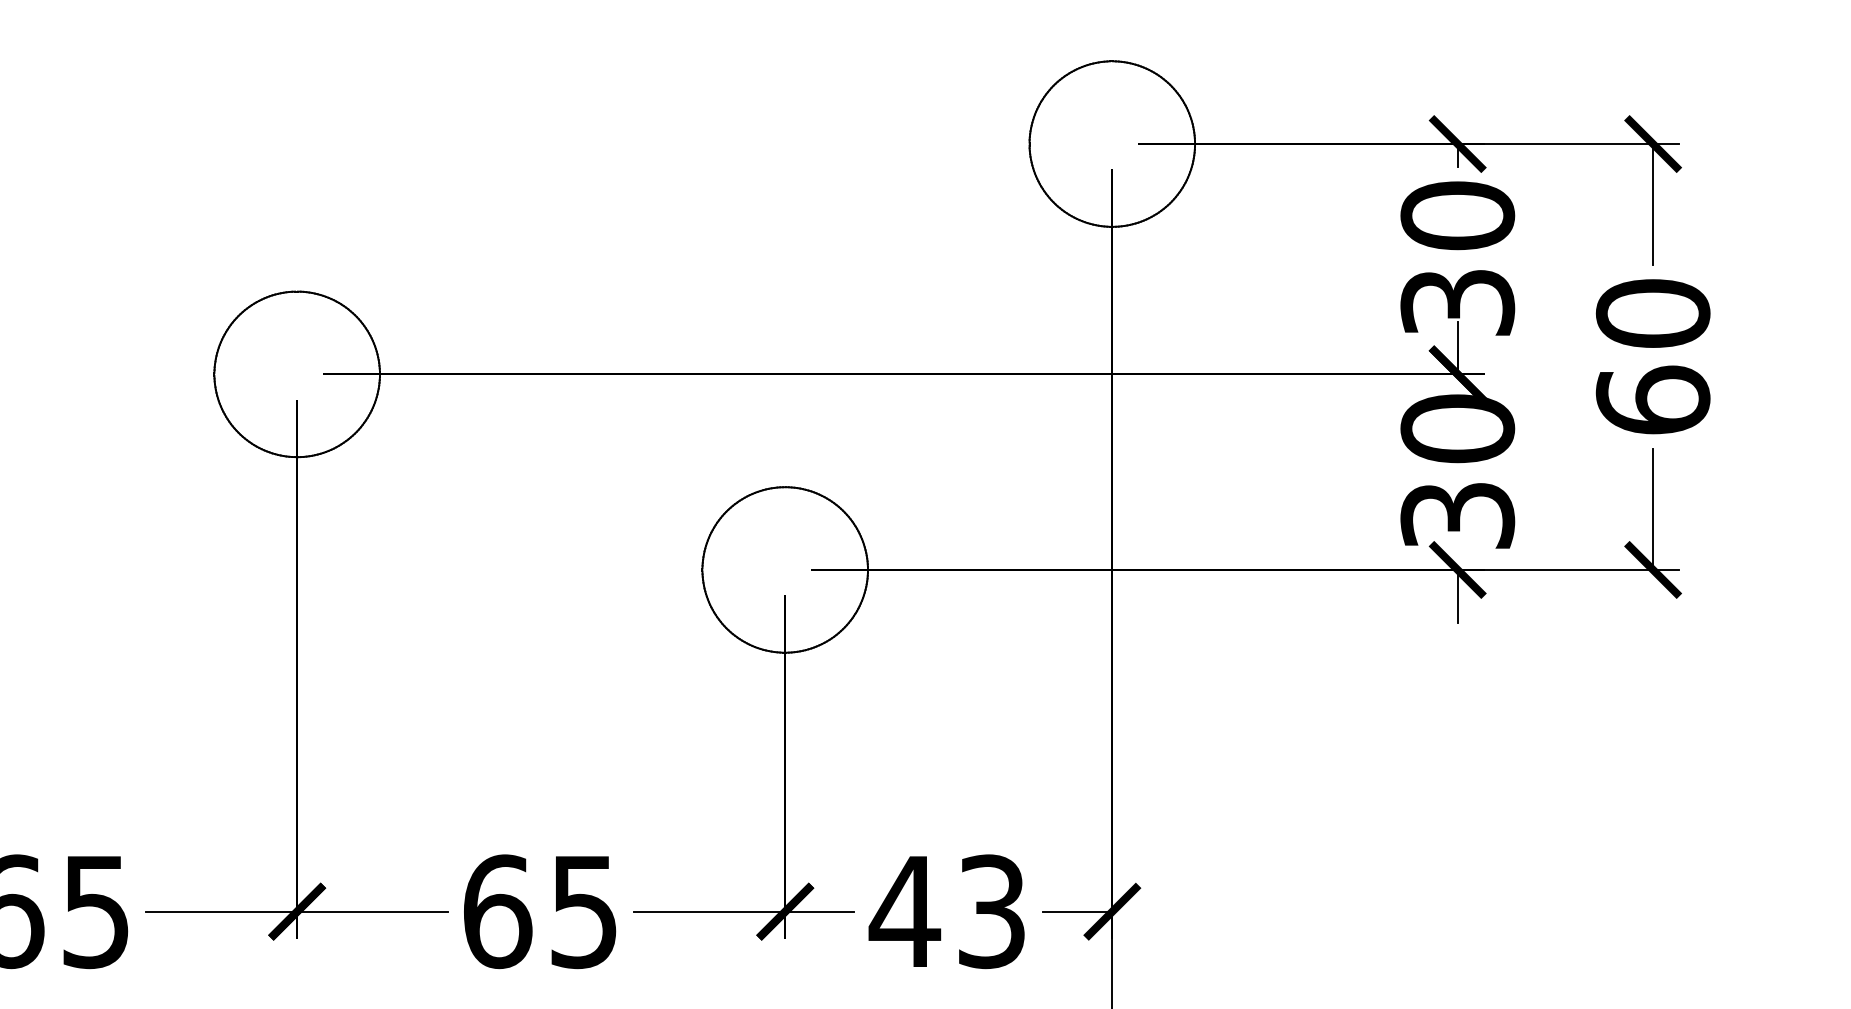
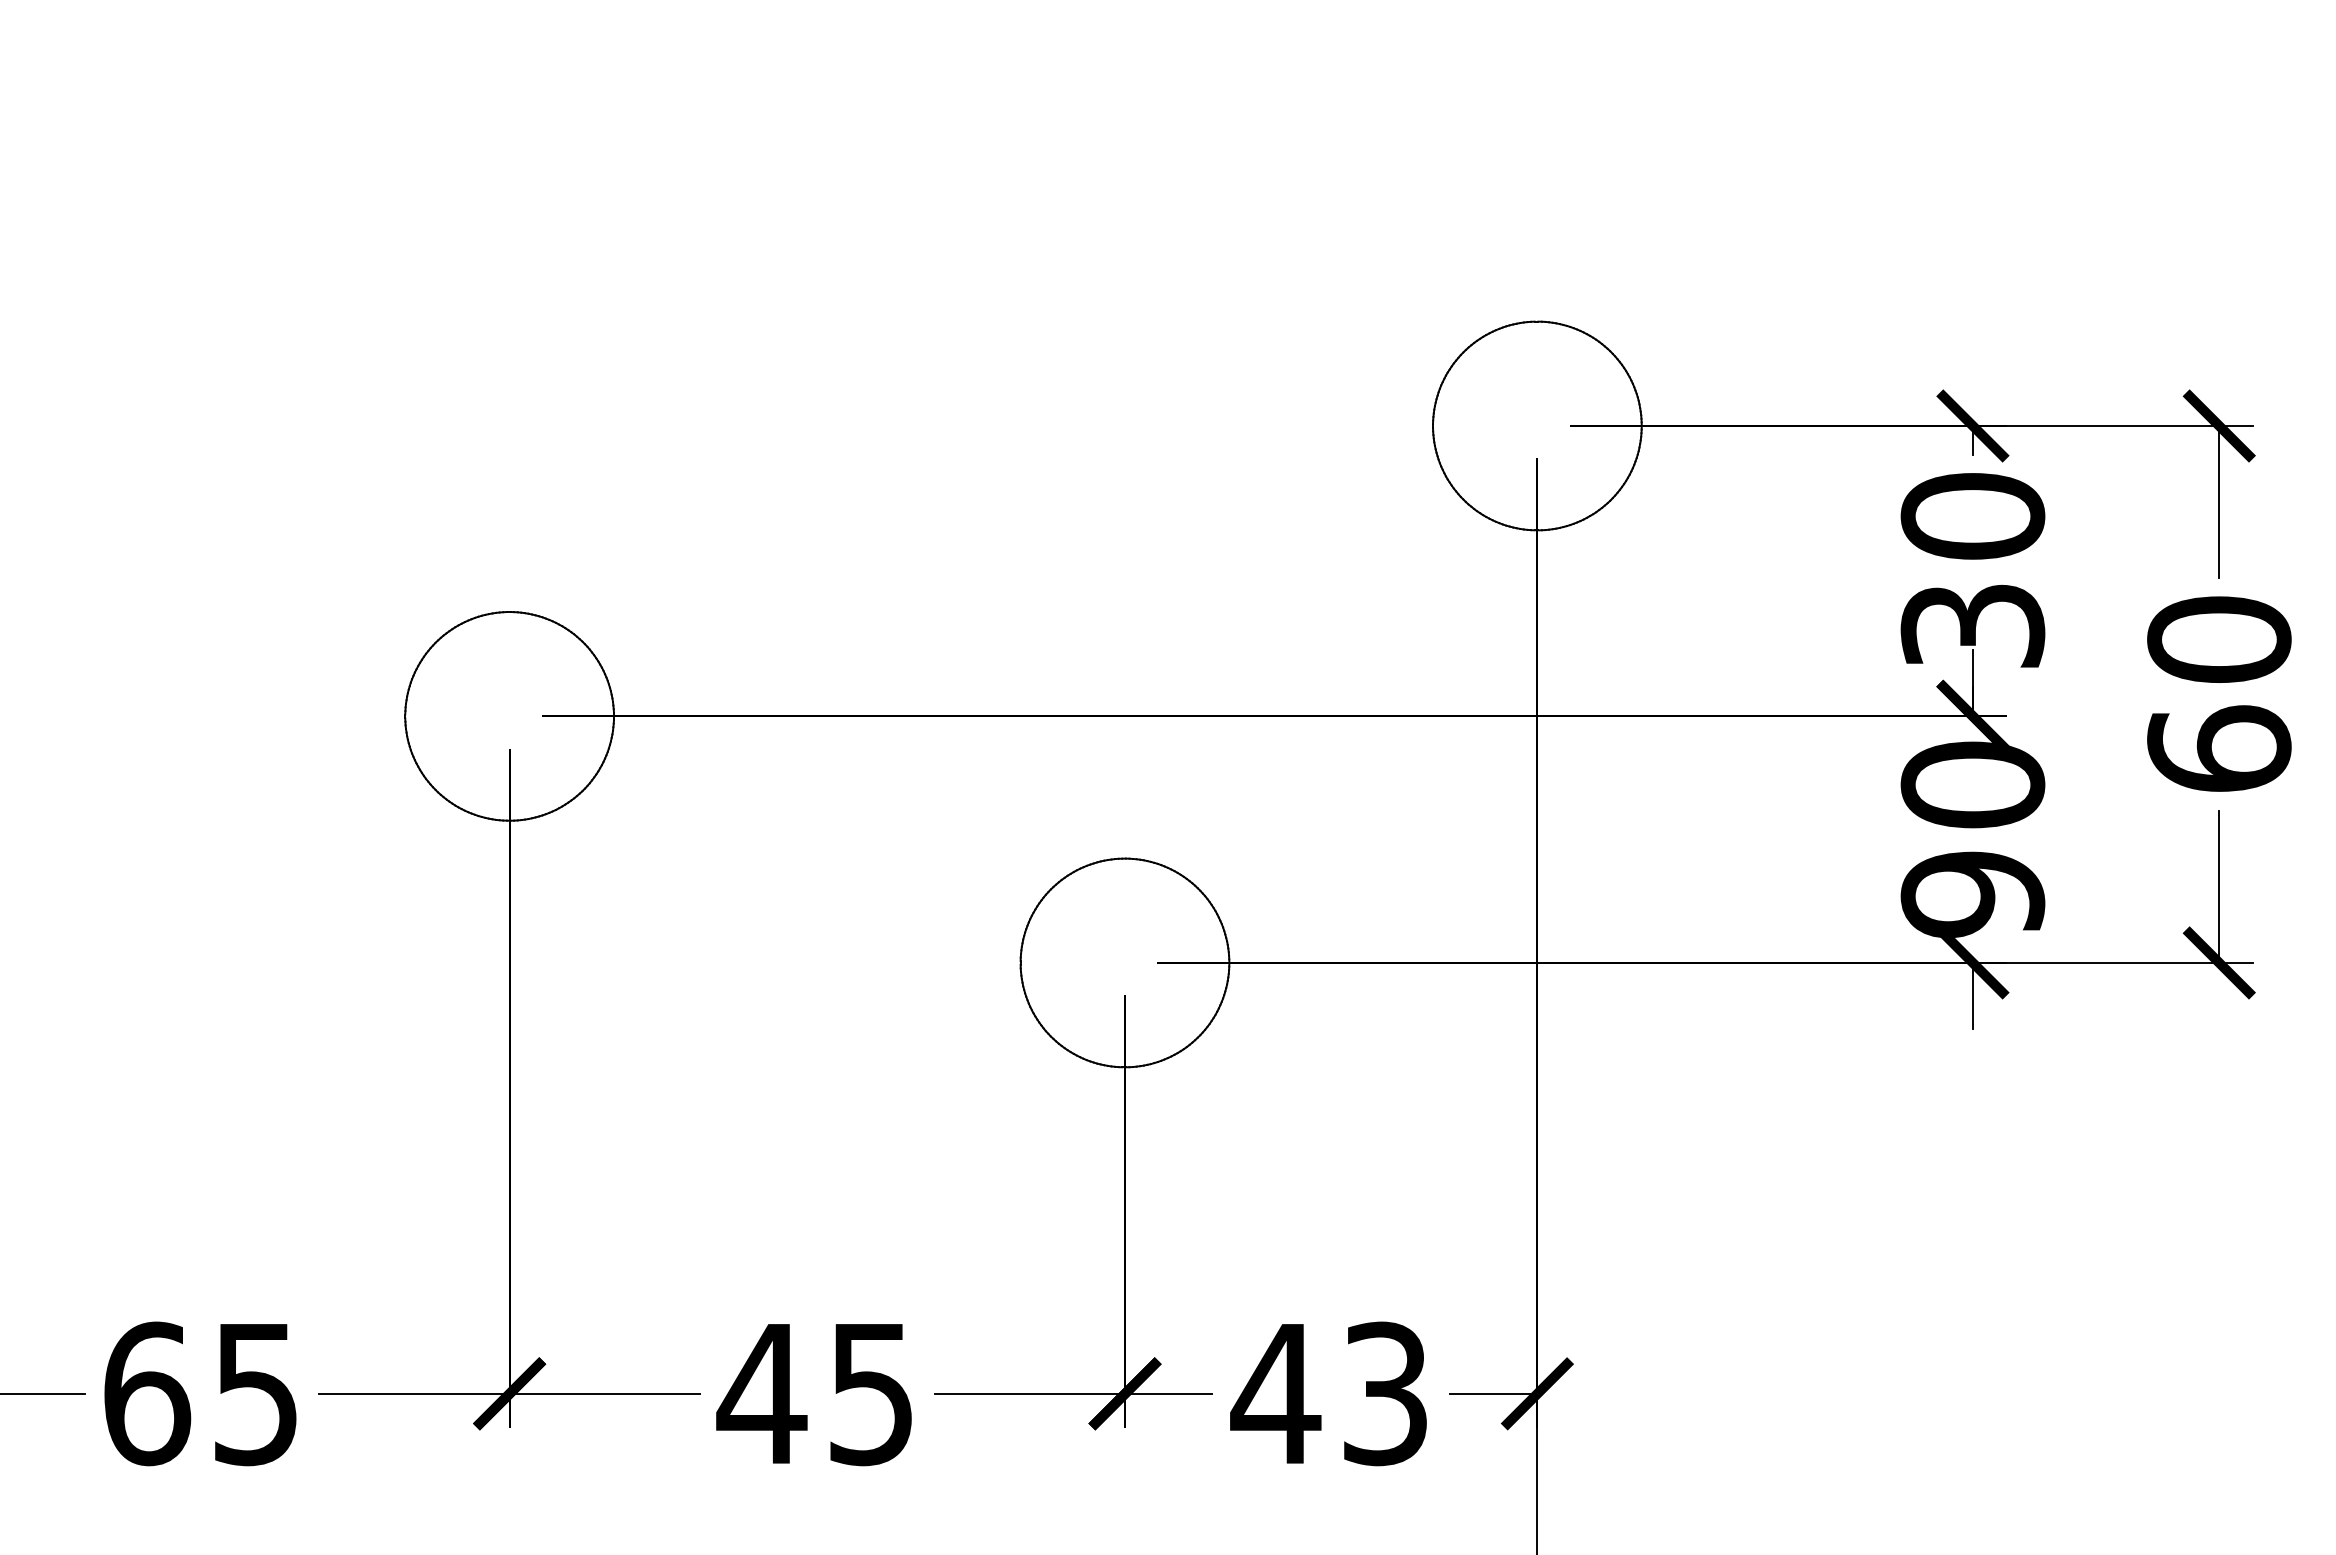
text: (1457, 515) -> (1972, 894), 30 -> 90
text: (496, 911) -> (761, 1393), 65 -> 45

